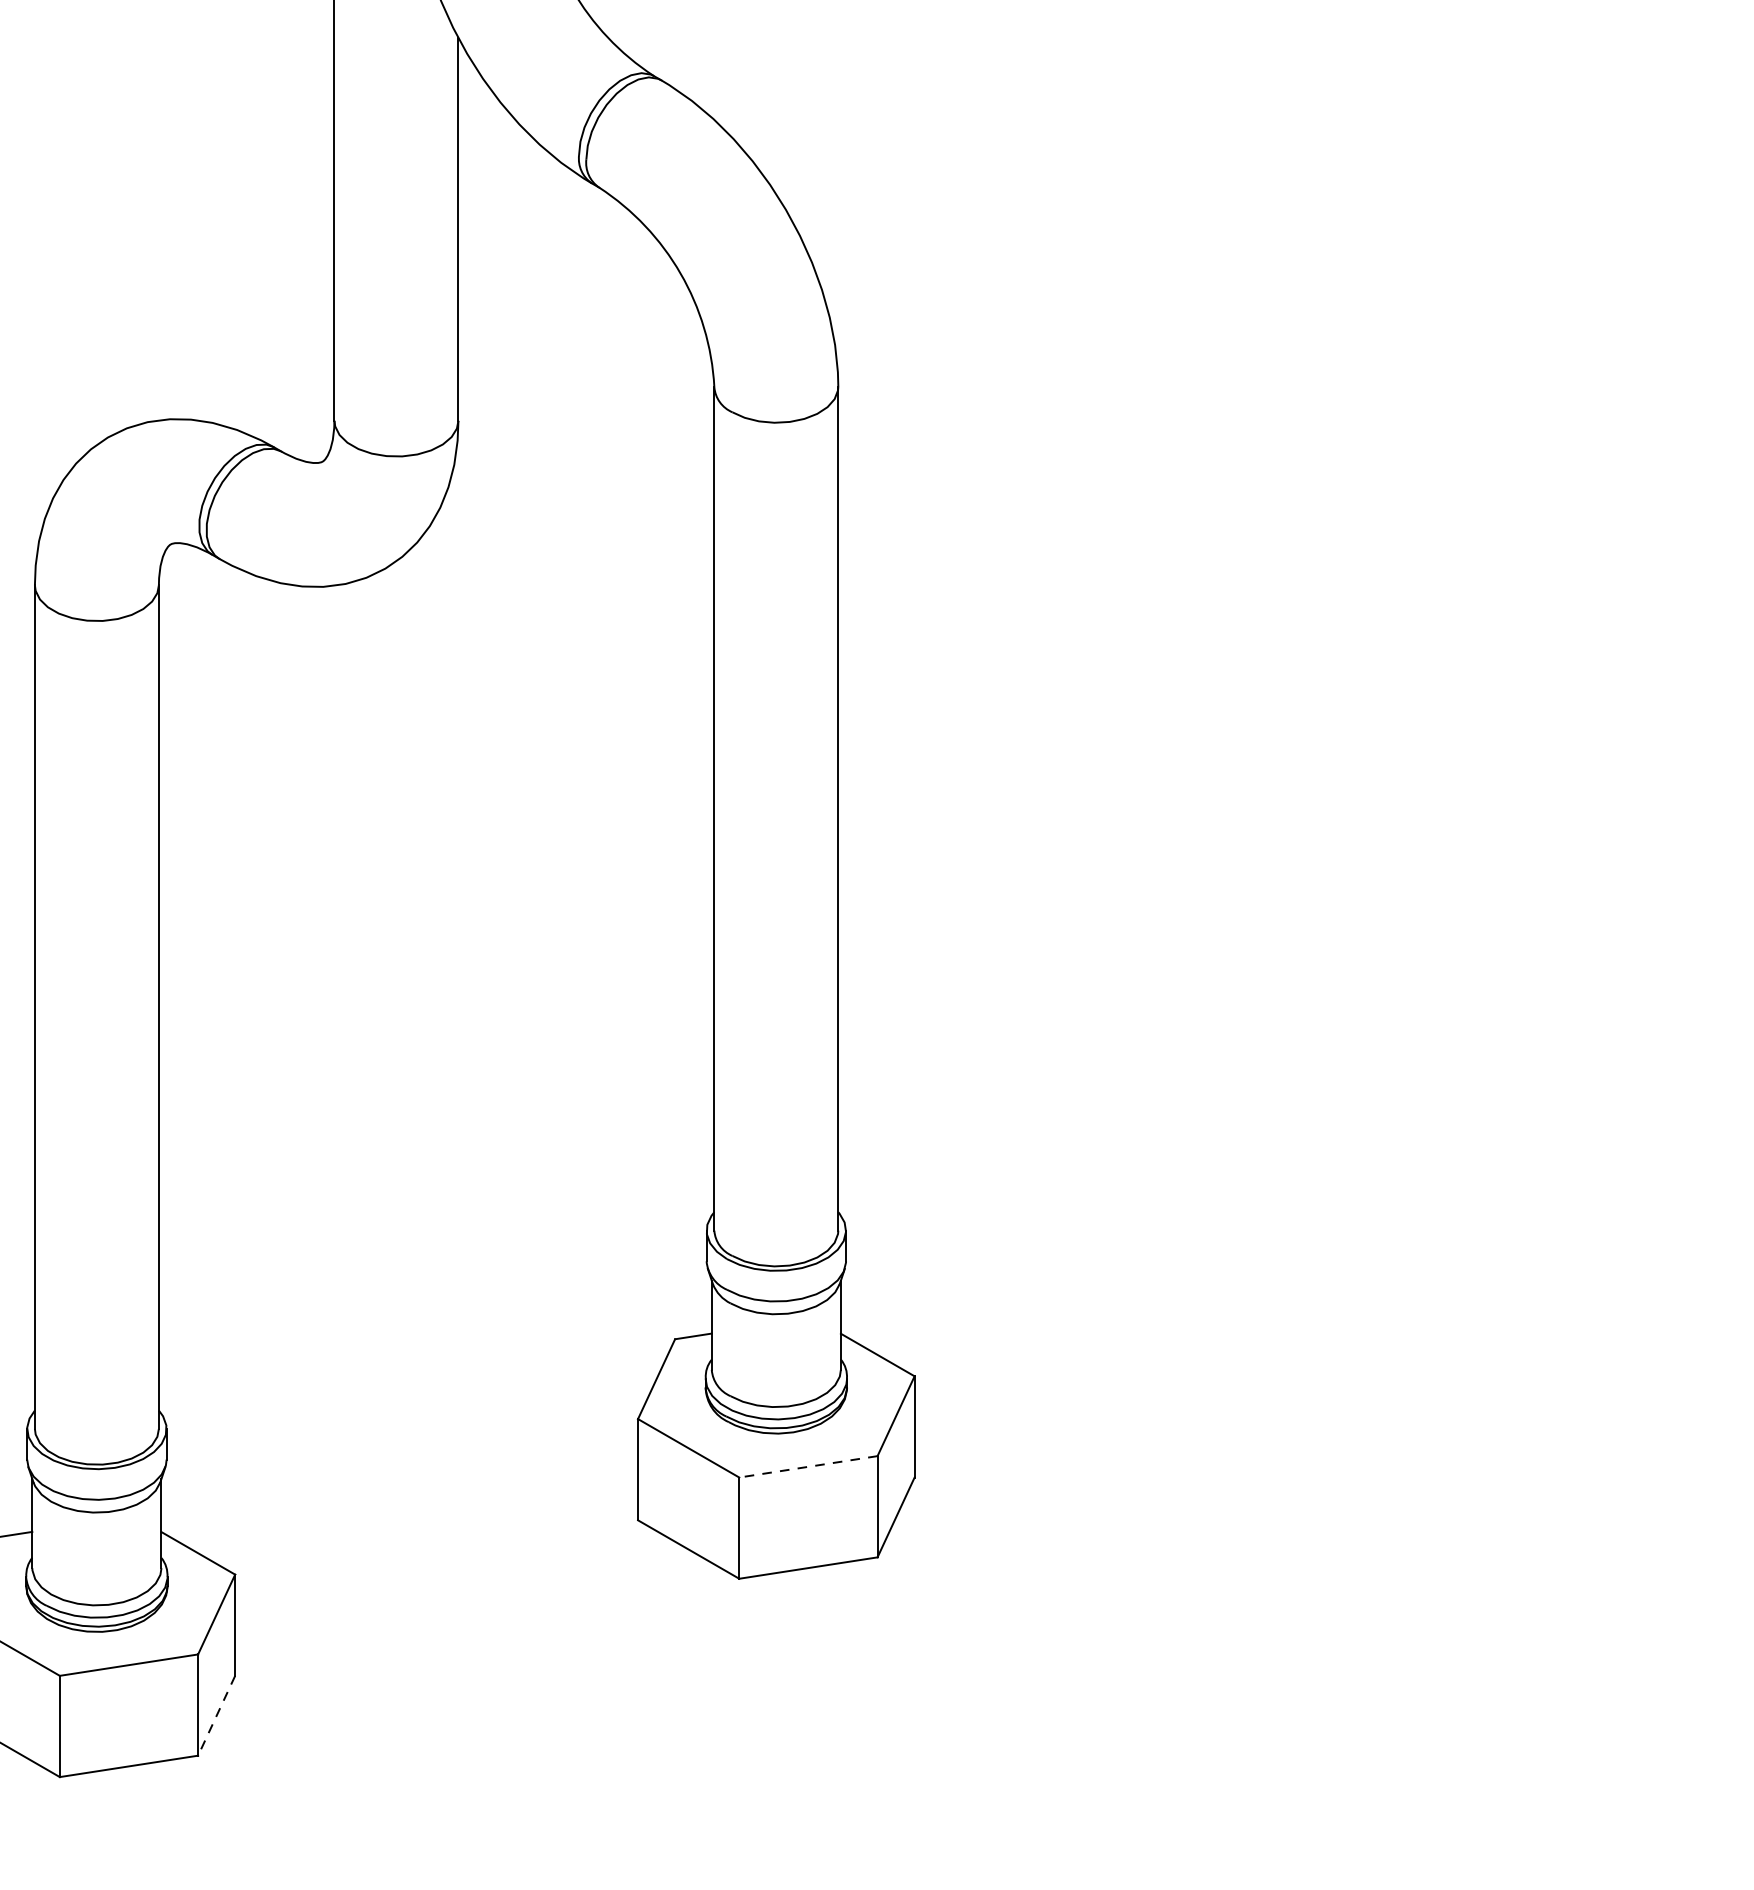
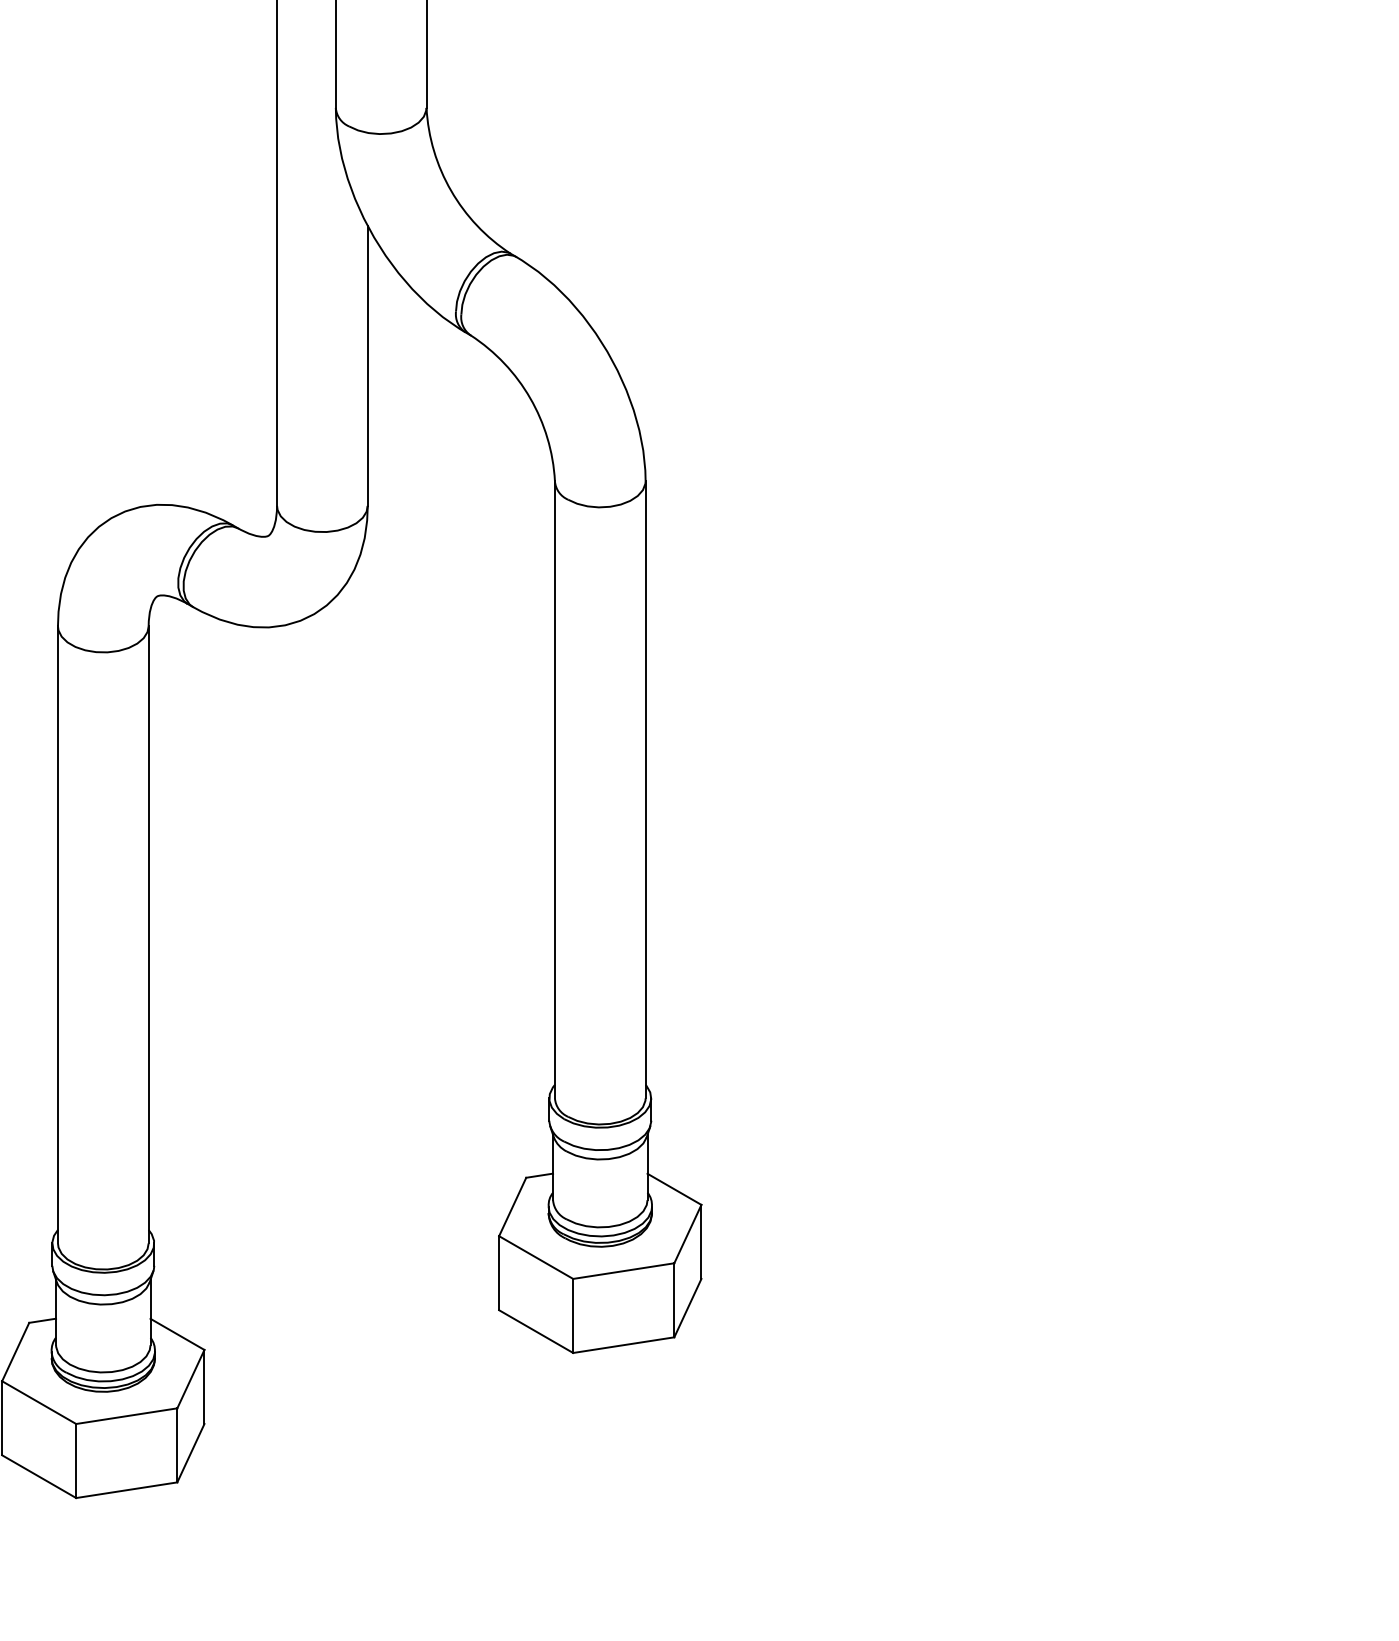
line: (808, 1467) -> (623, 1271), dashed -> solid
line: (216, 1716) -> (190, 1453), dashed -> solid

